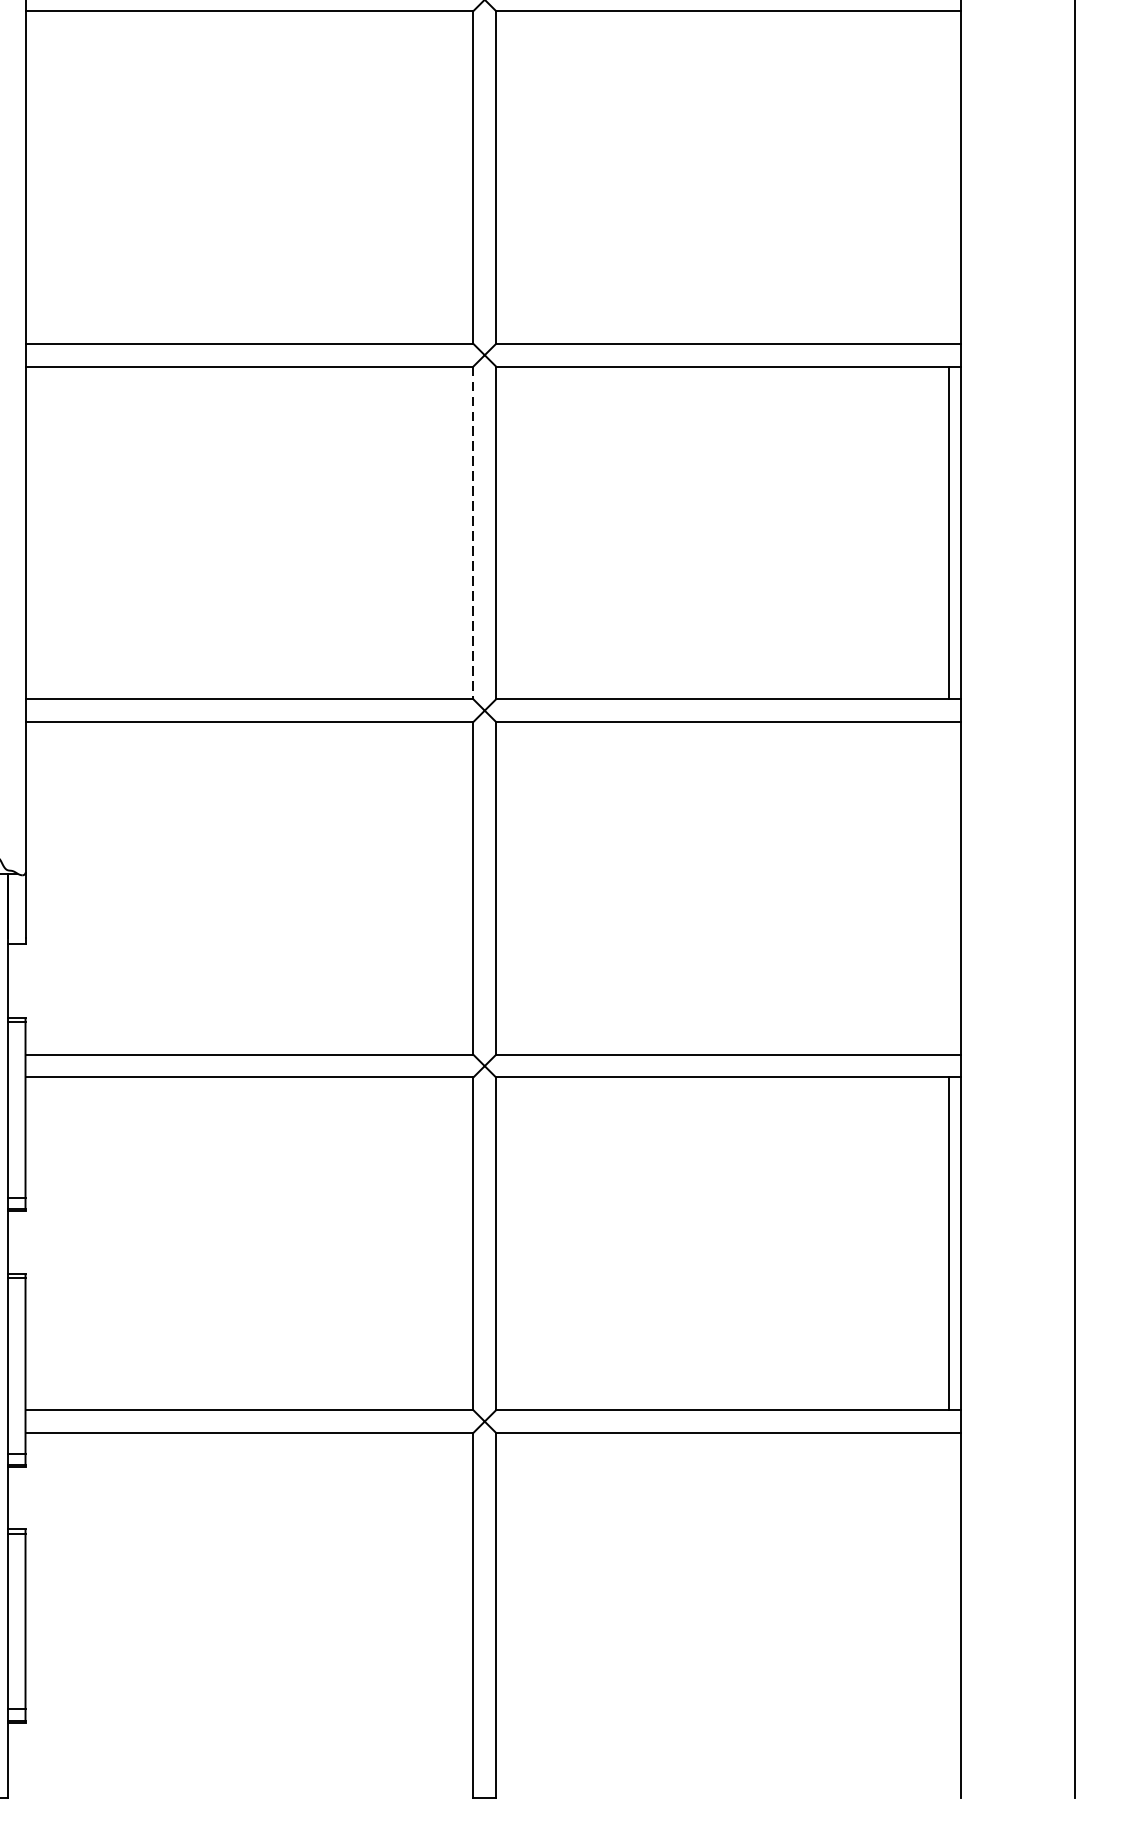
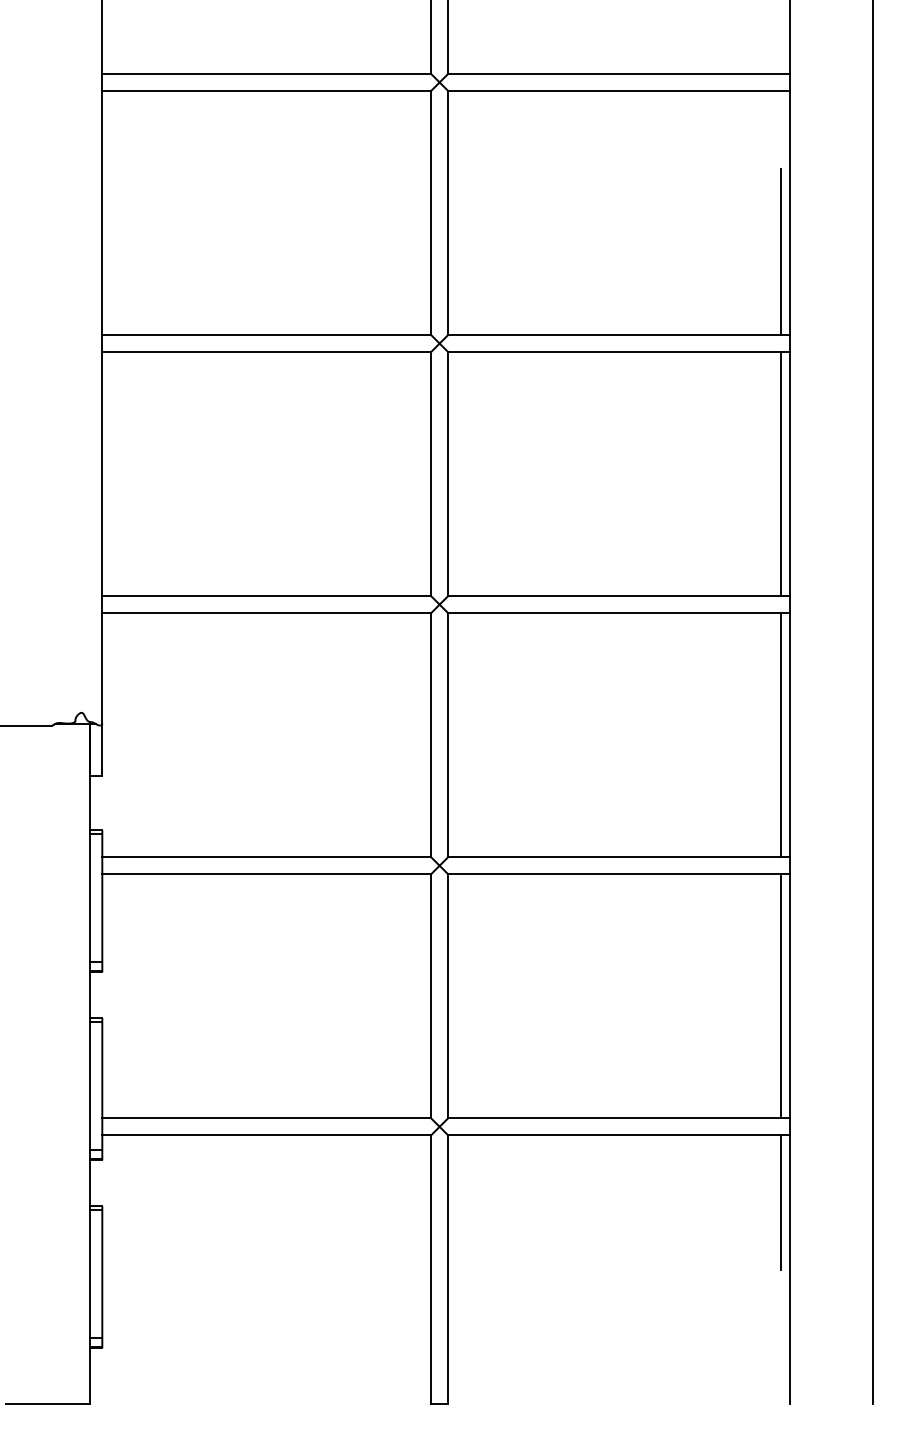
line: (948, 229) -> (780, 251), added
line: (473, 533) -> (431, 474), dashed -> solid
line: (948, 888) -> (780, 735), added
line: (948, 1524) -> (780, 1202), added

